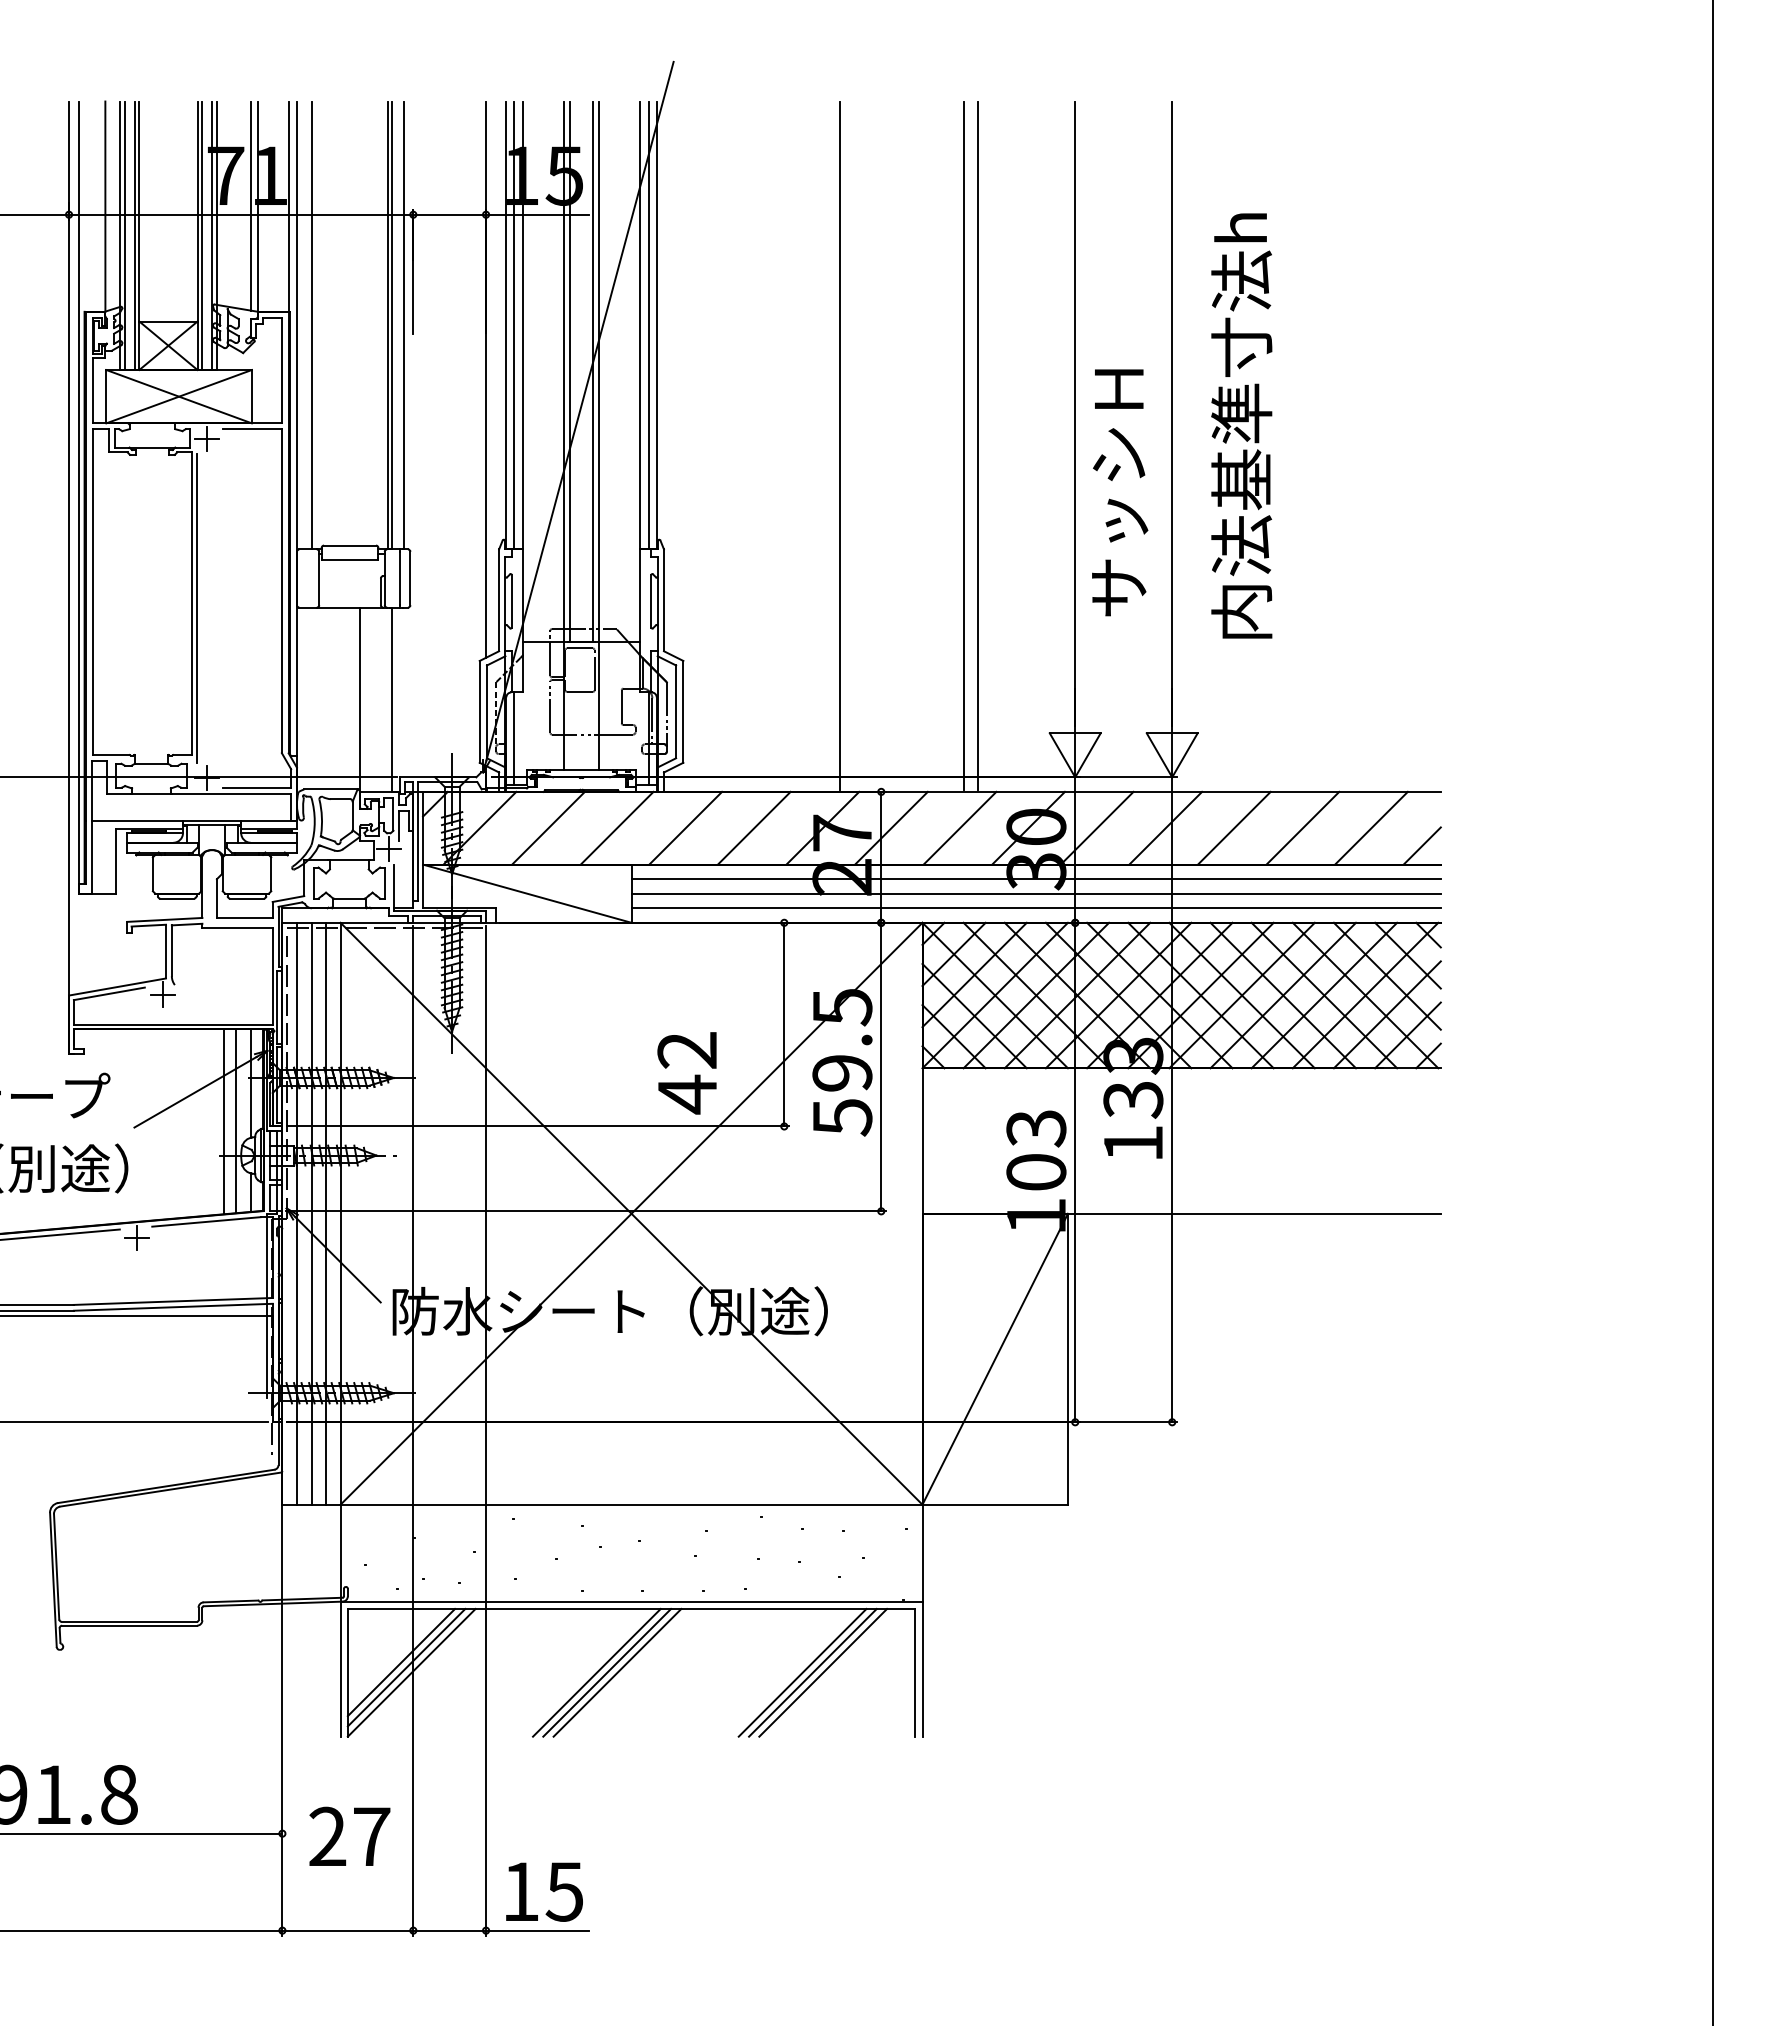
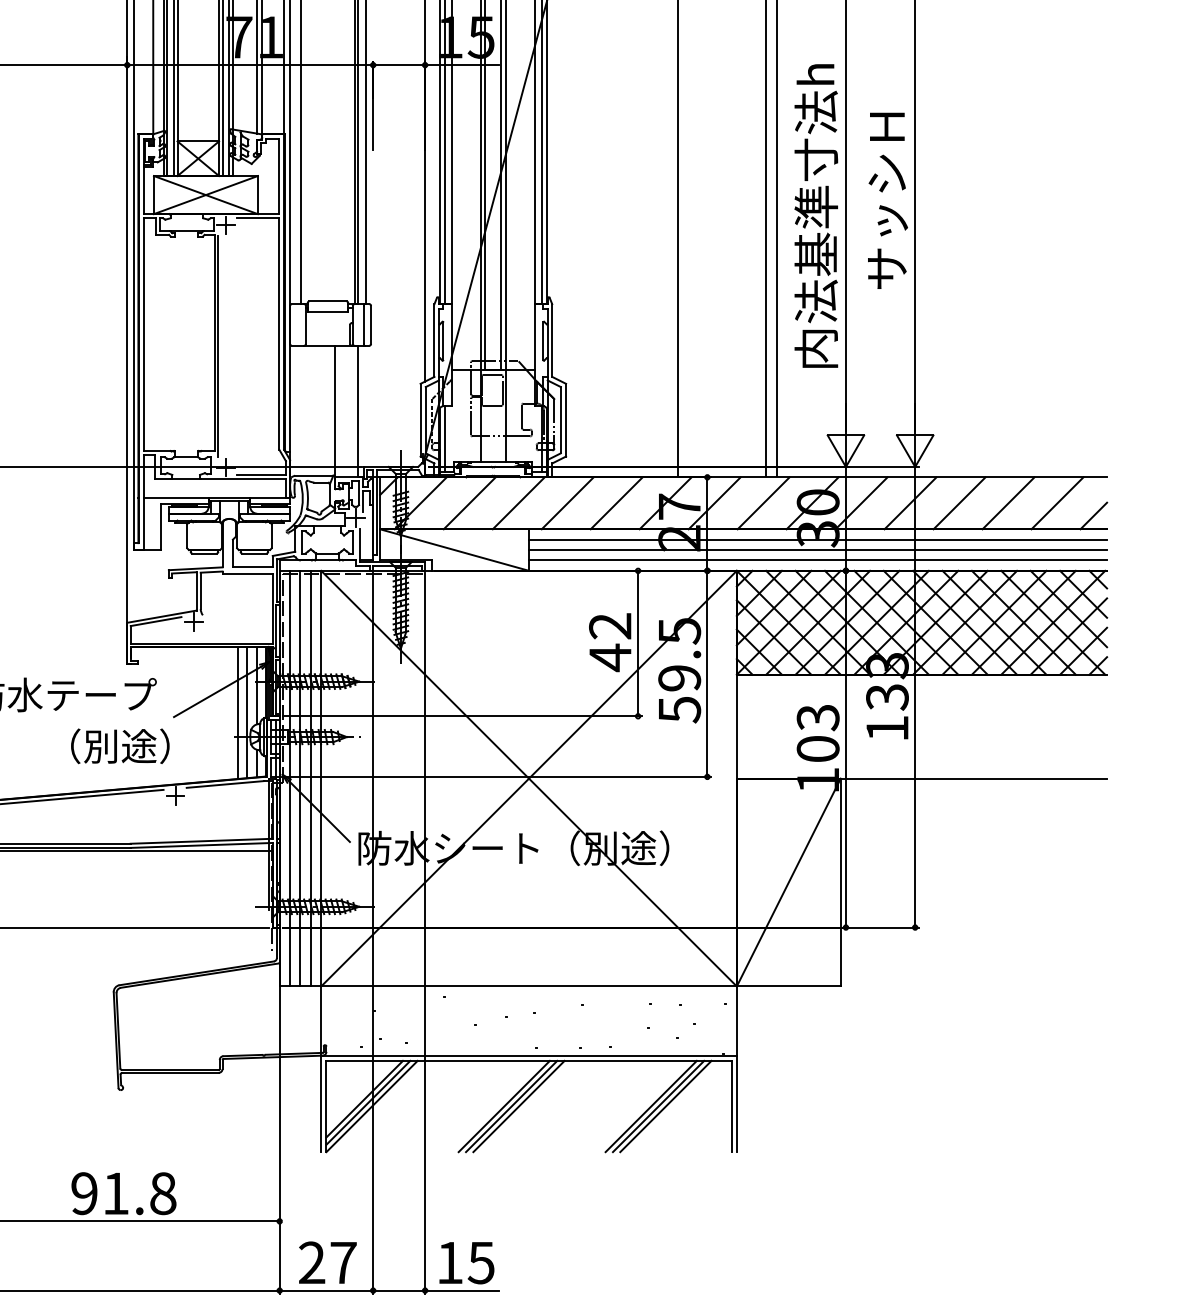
text: (1241, 425) -> (816, 215), moved
text: (1120, 492) -> (888, 200), moved
text: (686, 1073) -> (609, 642), moved
text: (349, 1835) -> (327, 1261), moved

